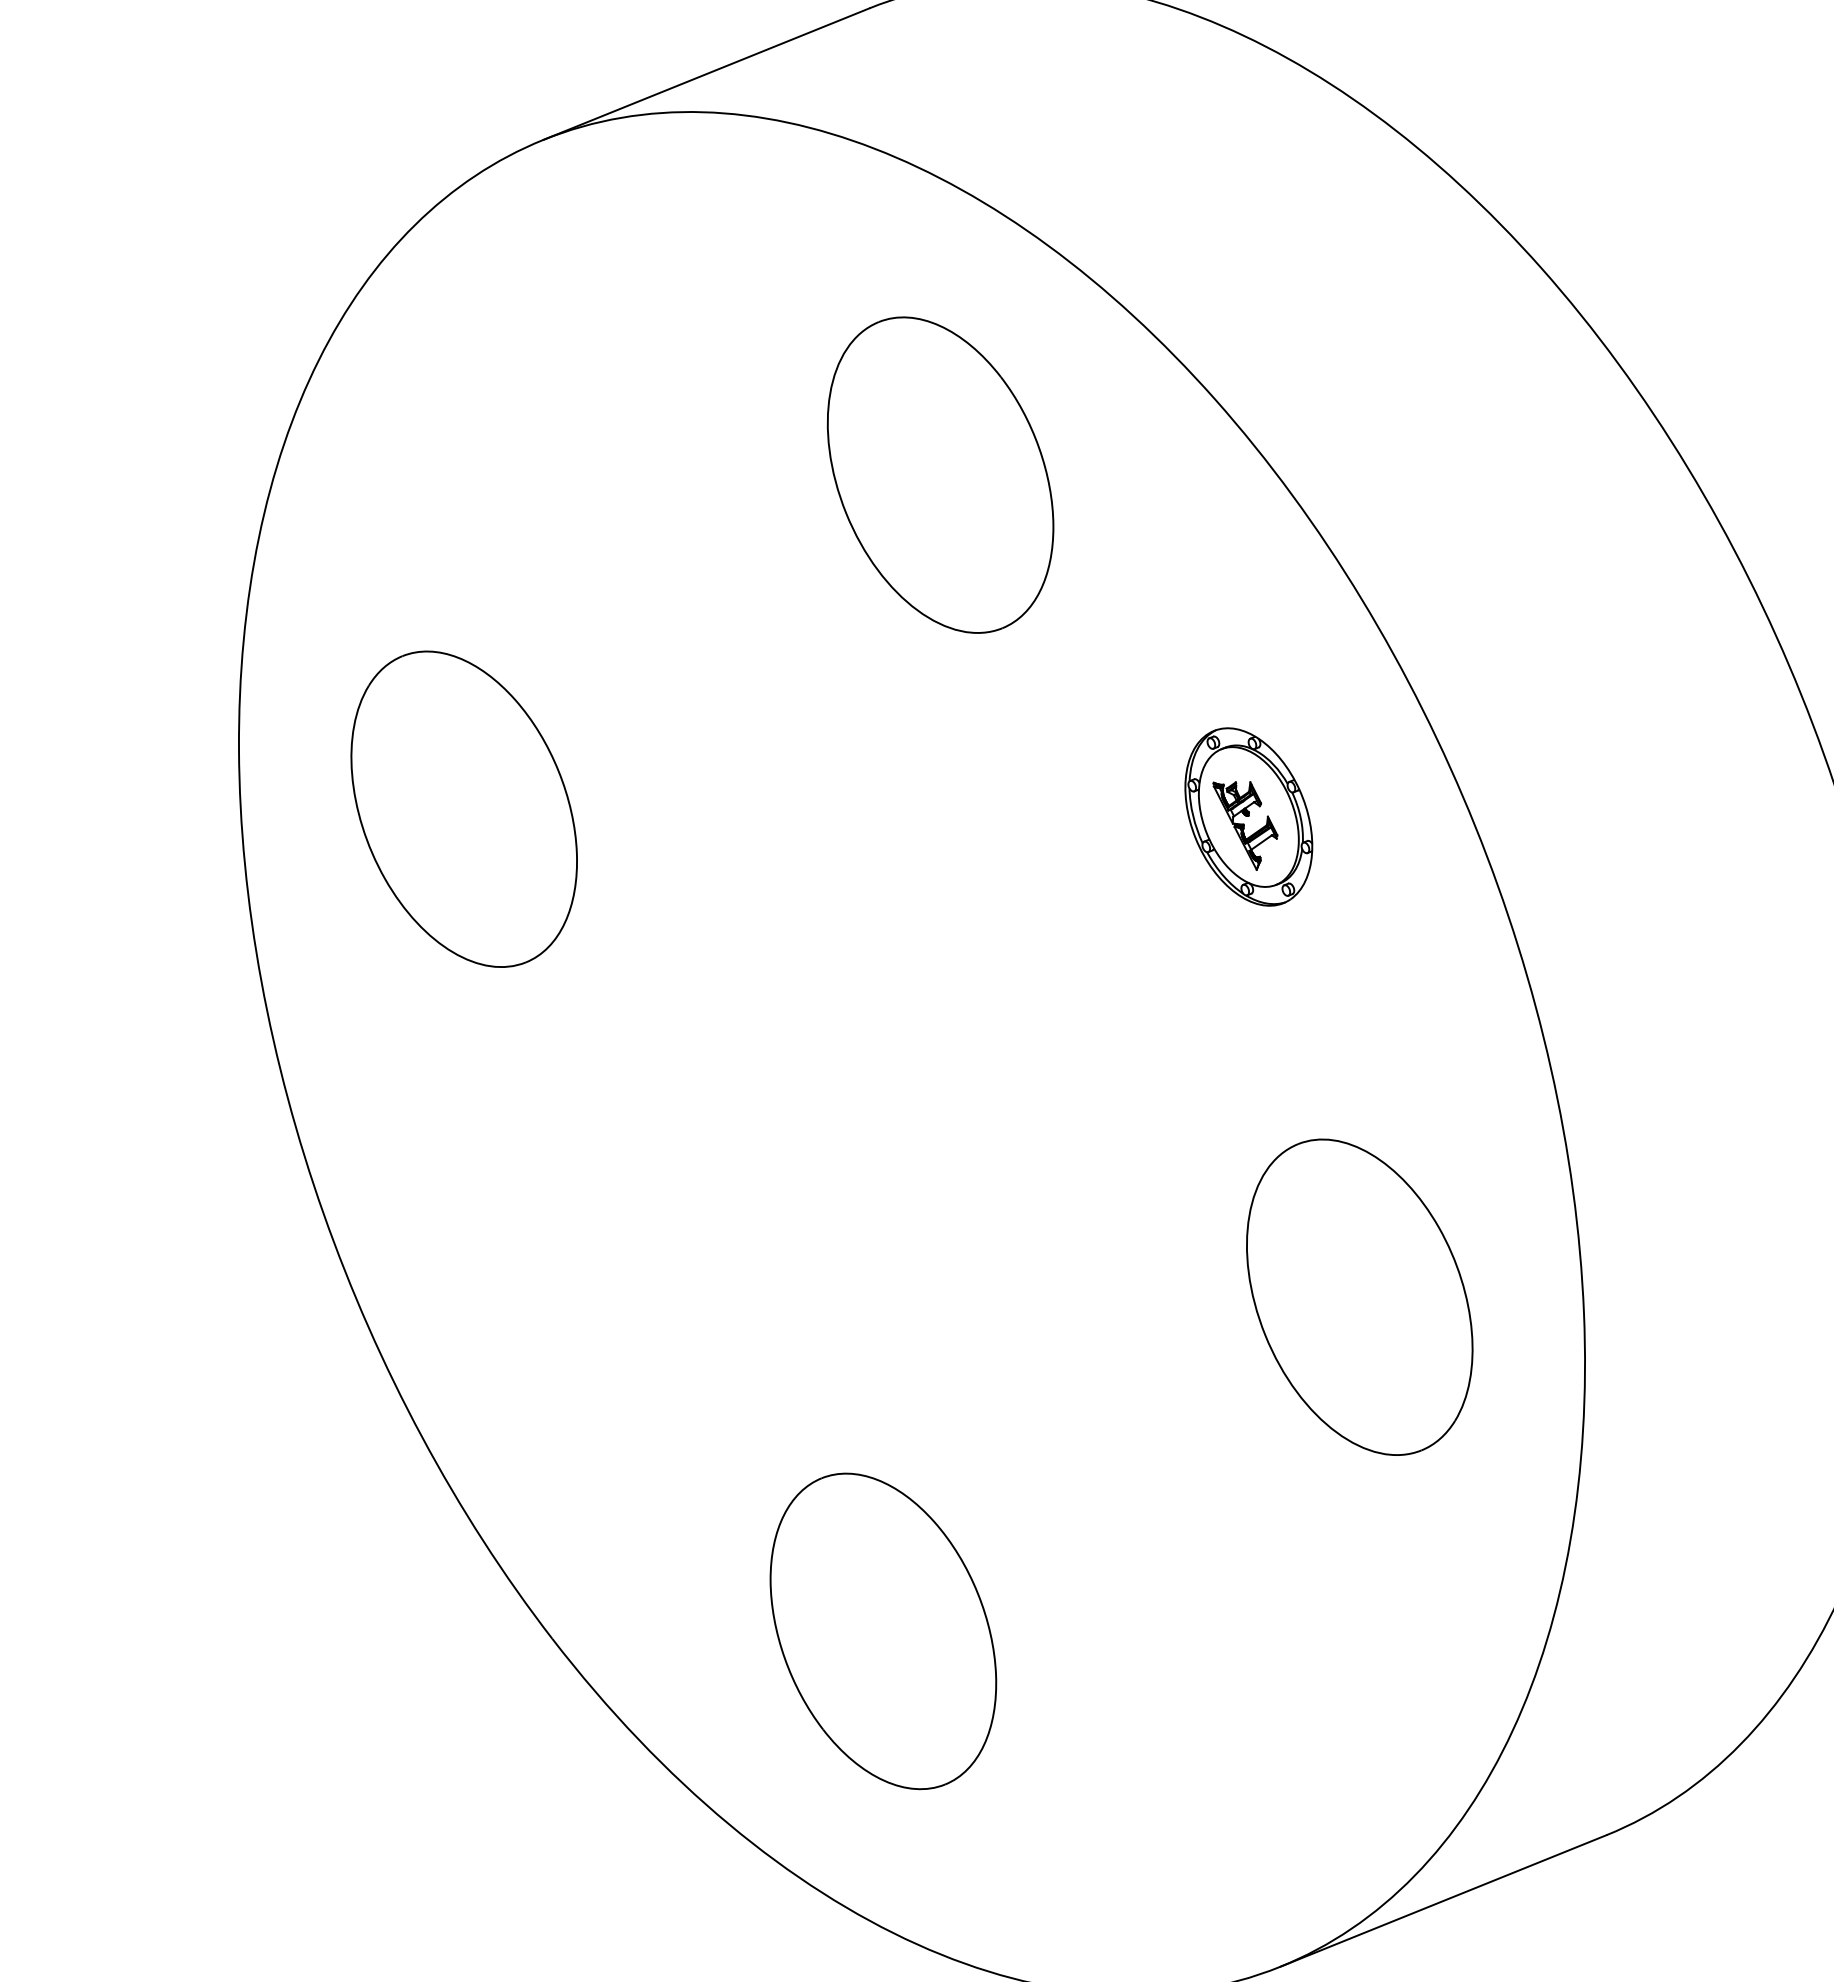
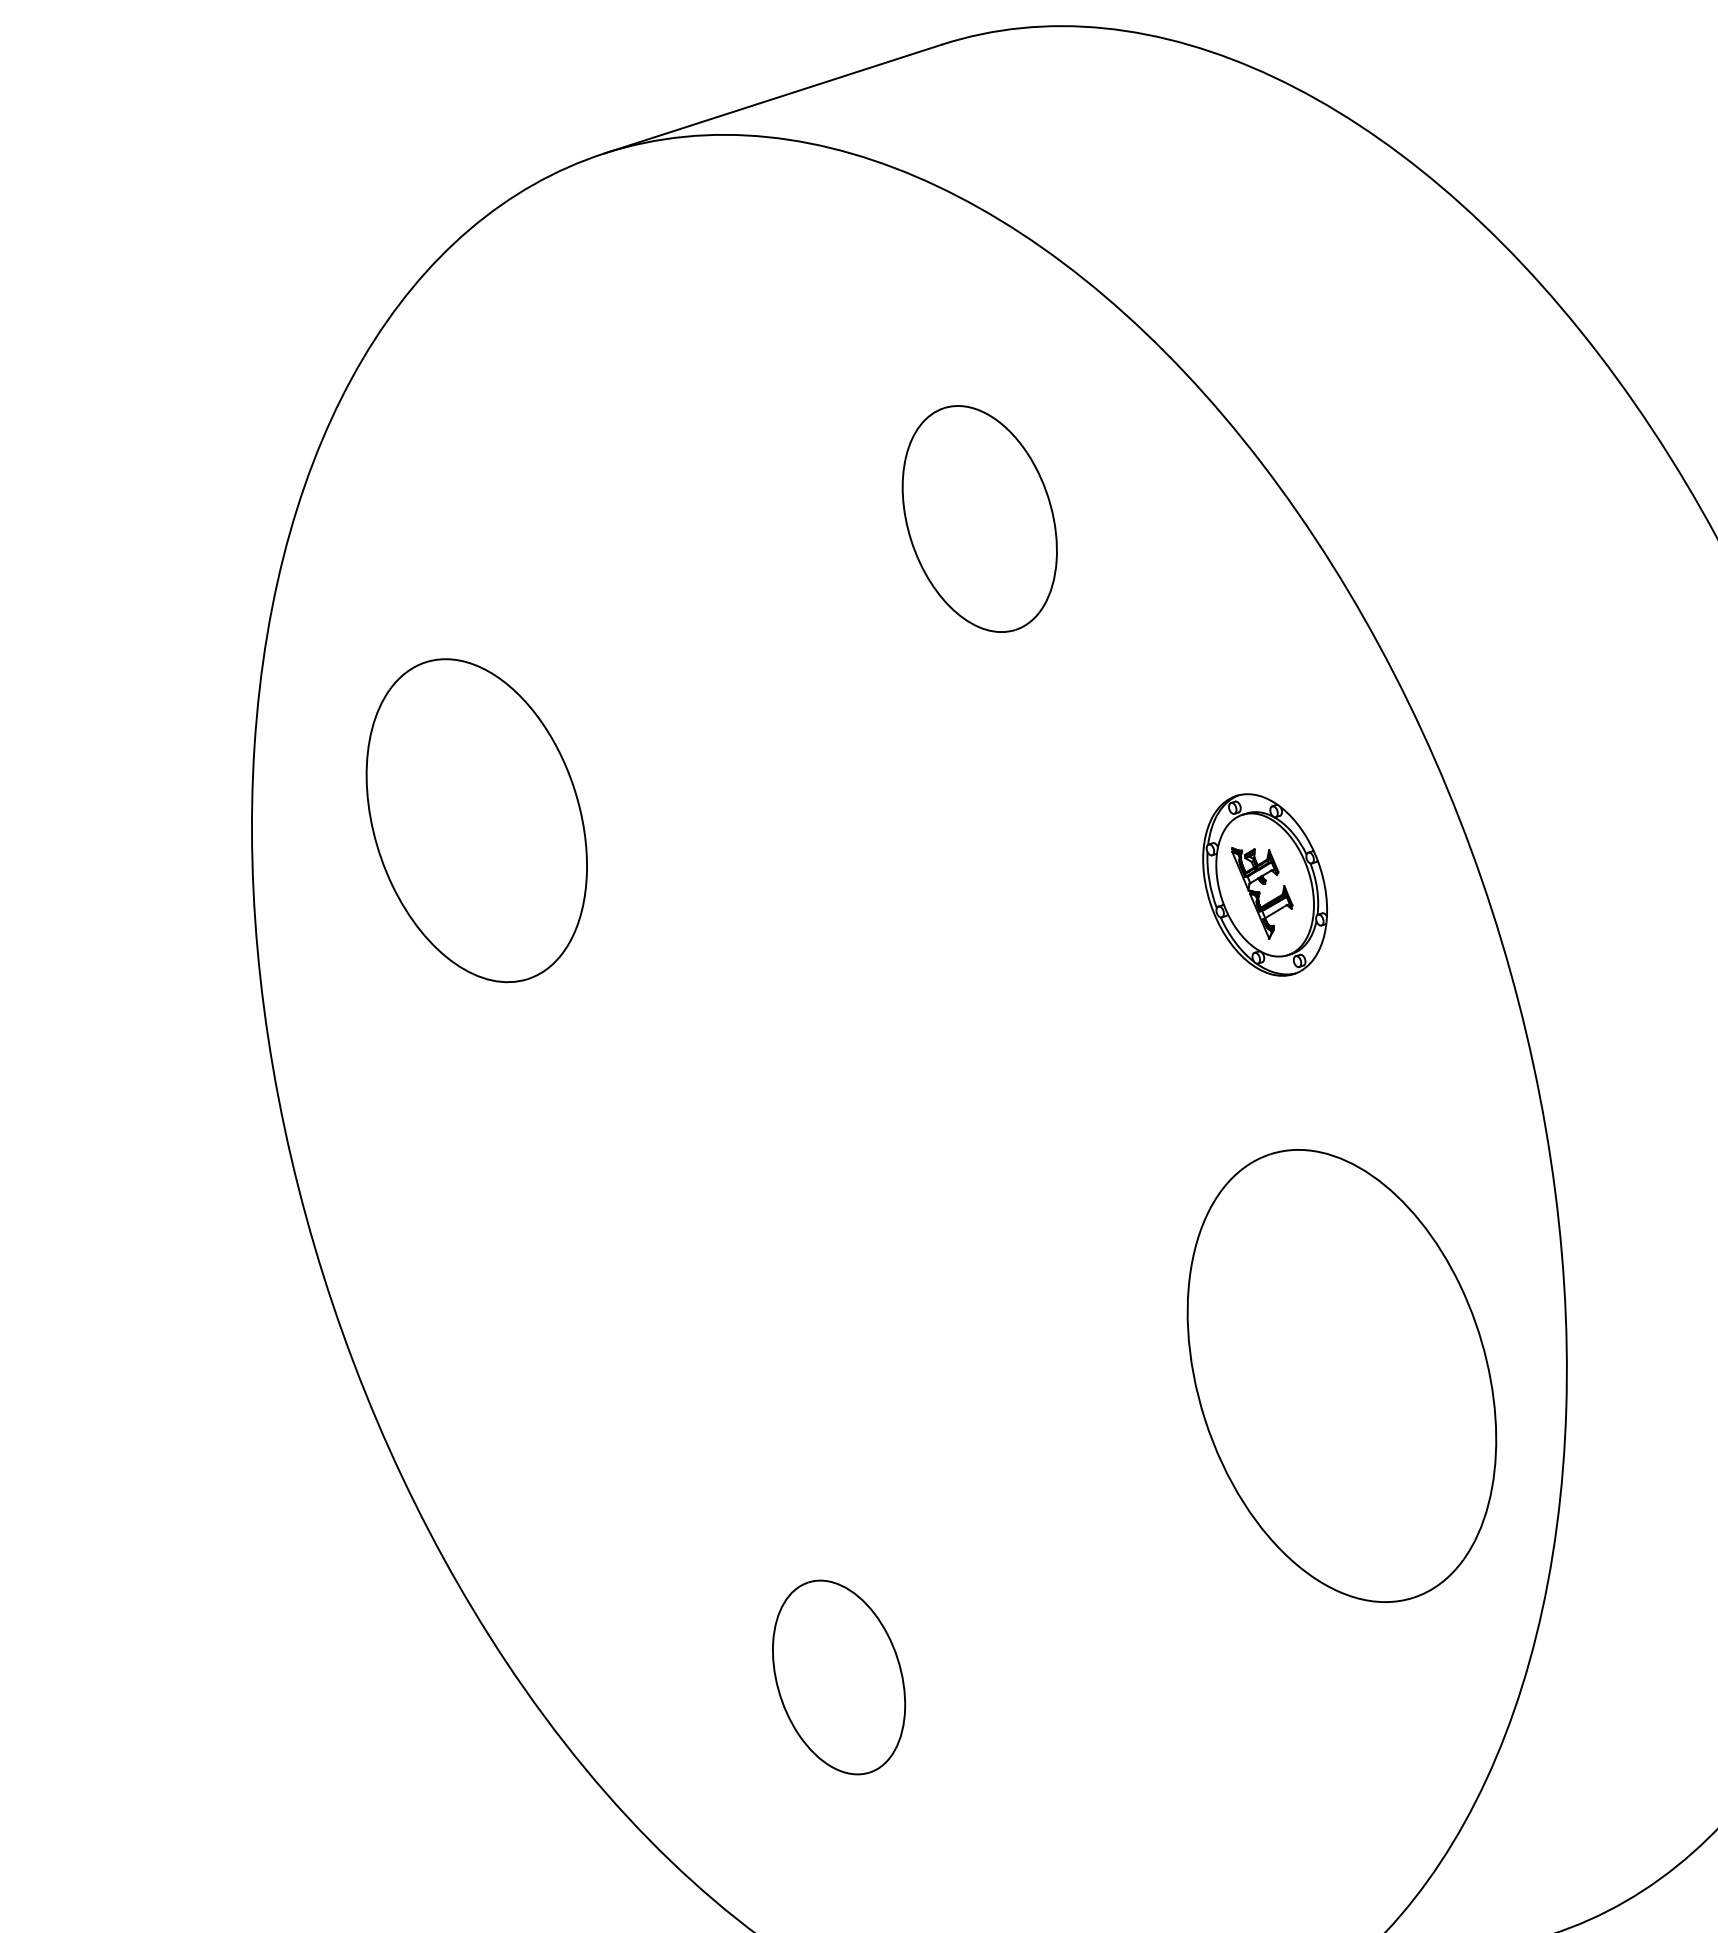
part: (940, 474) -> (979, 518), size x0.7
part: (1359, 1296) -> (1341, 1375), size x1.4
part: (883, 1631) -> (839, 1677), size x0.6

